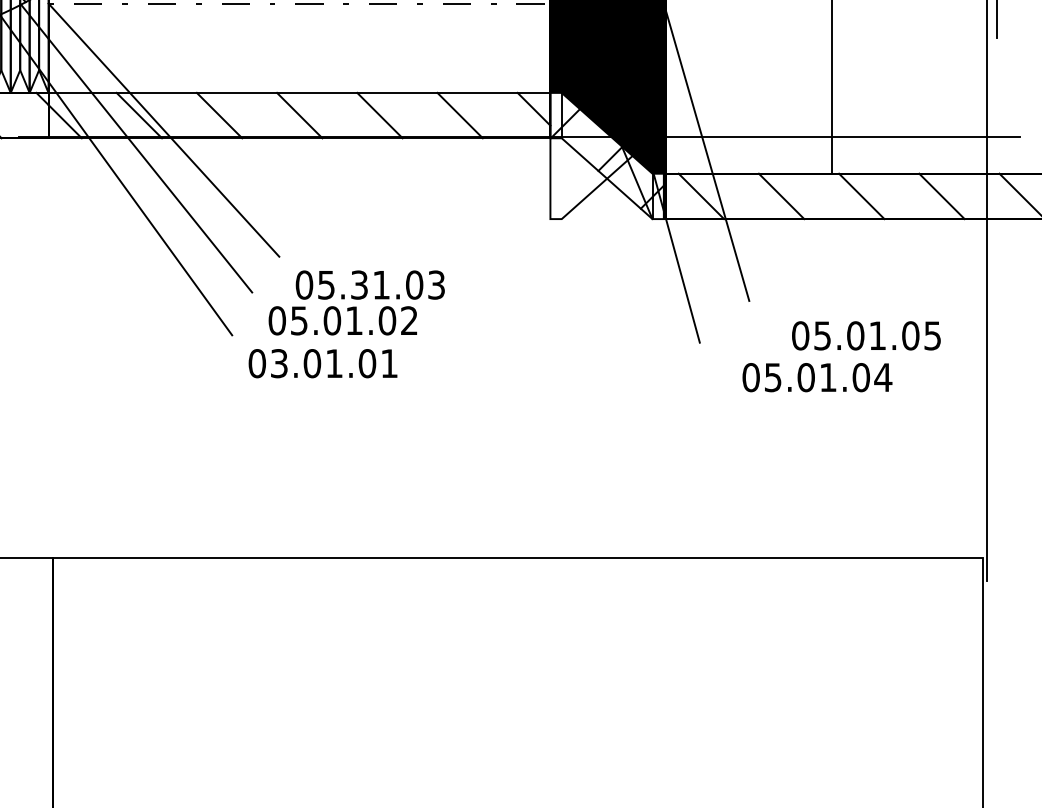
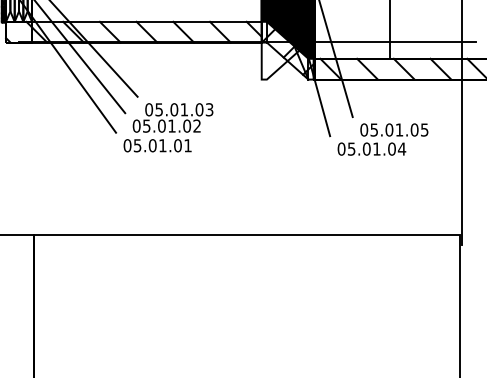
text: (359, 284) -> (174, 109), 05.31.03 -> 05.01.03
text: (840, 356) -> (382, 139), moved
text: (279, 363) -> (137, 145), 03.01.01 -> 05.01.01

